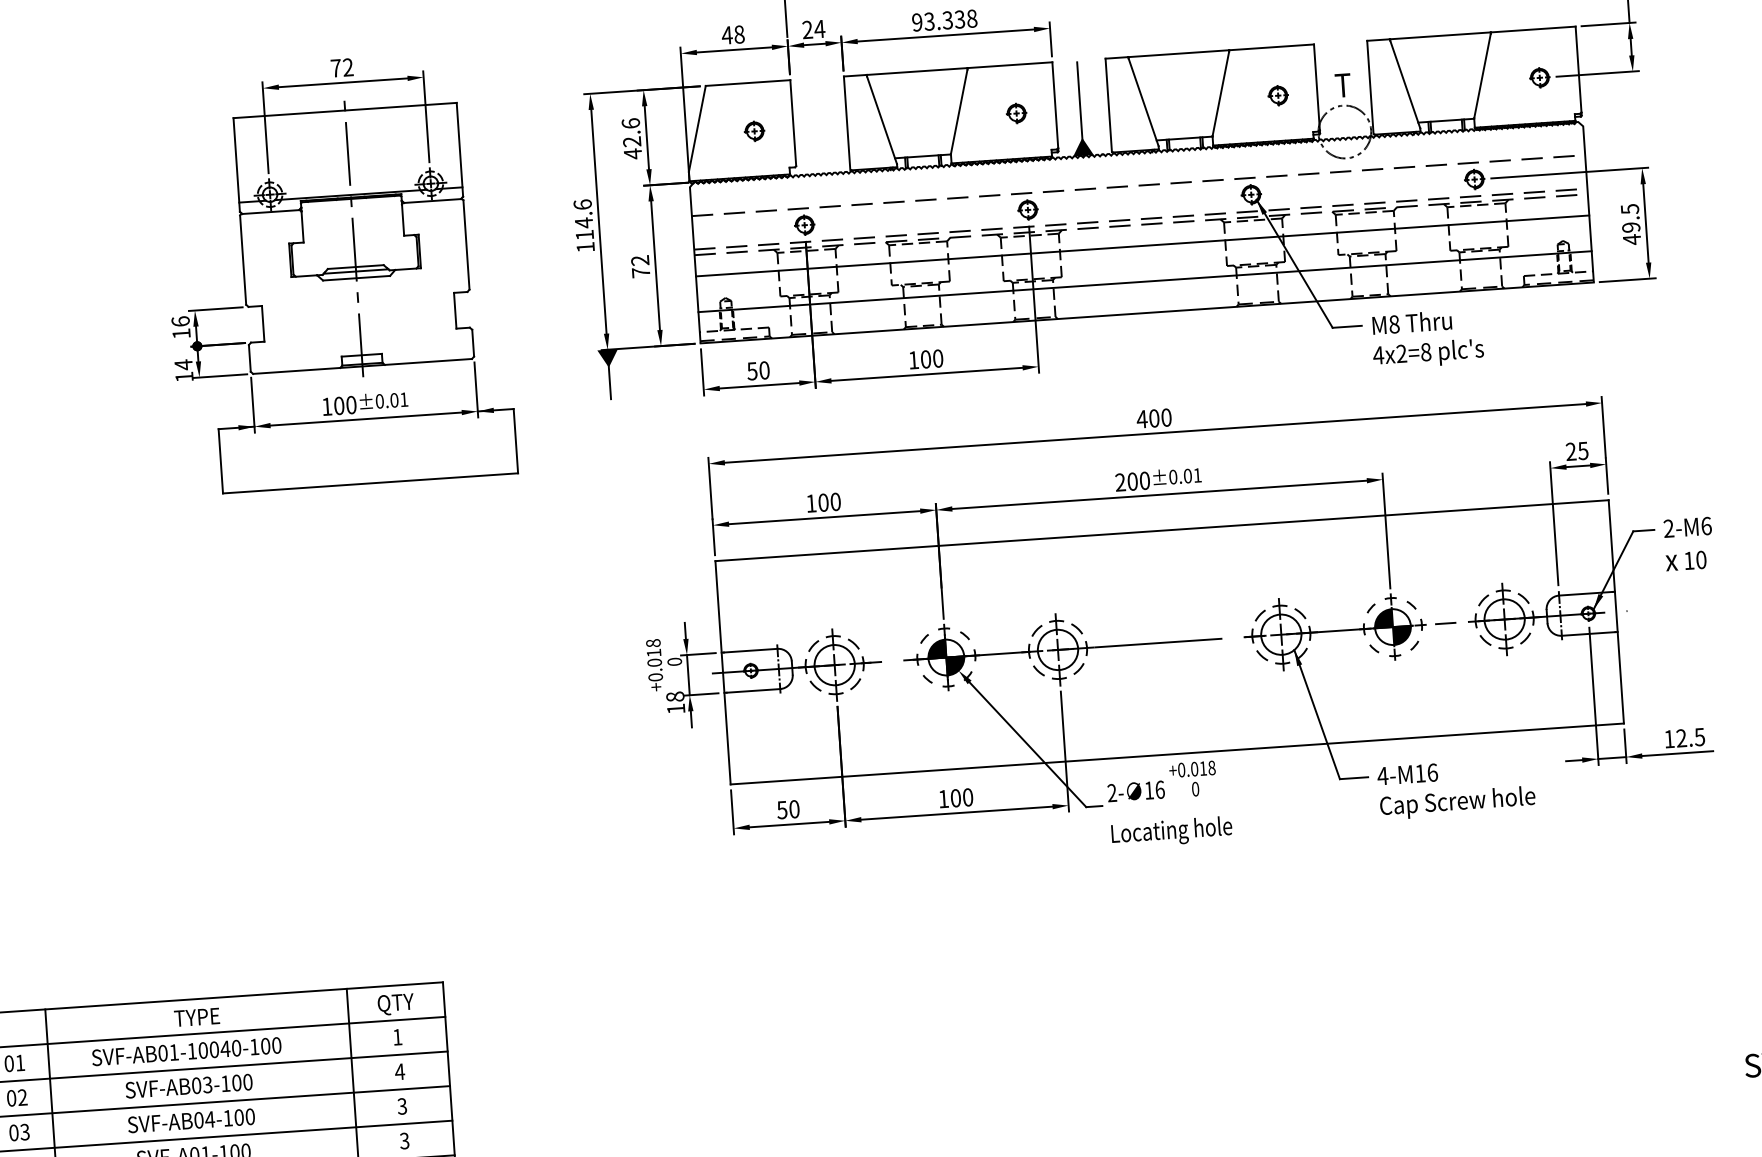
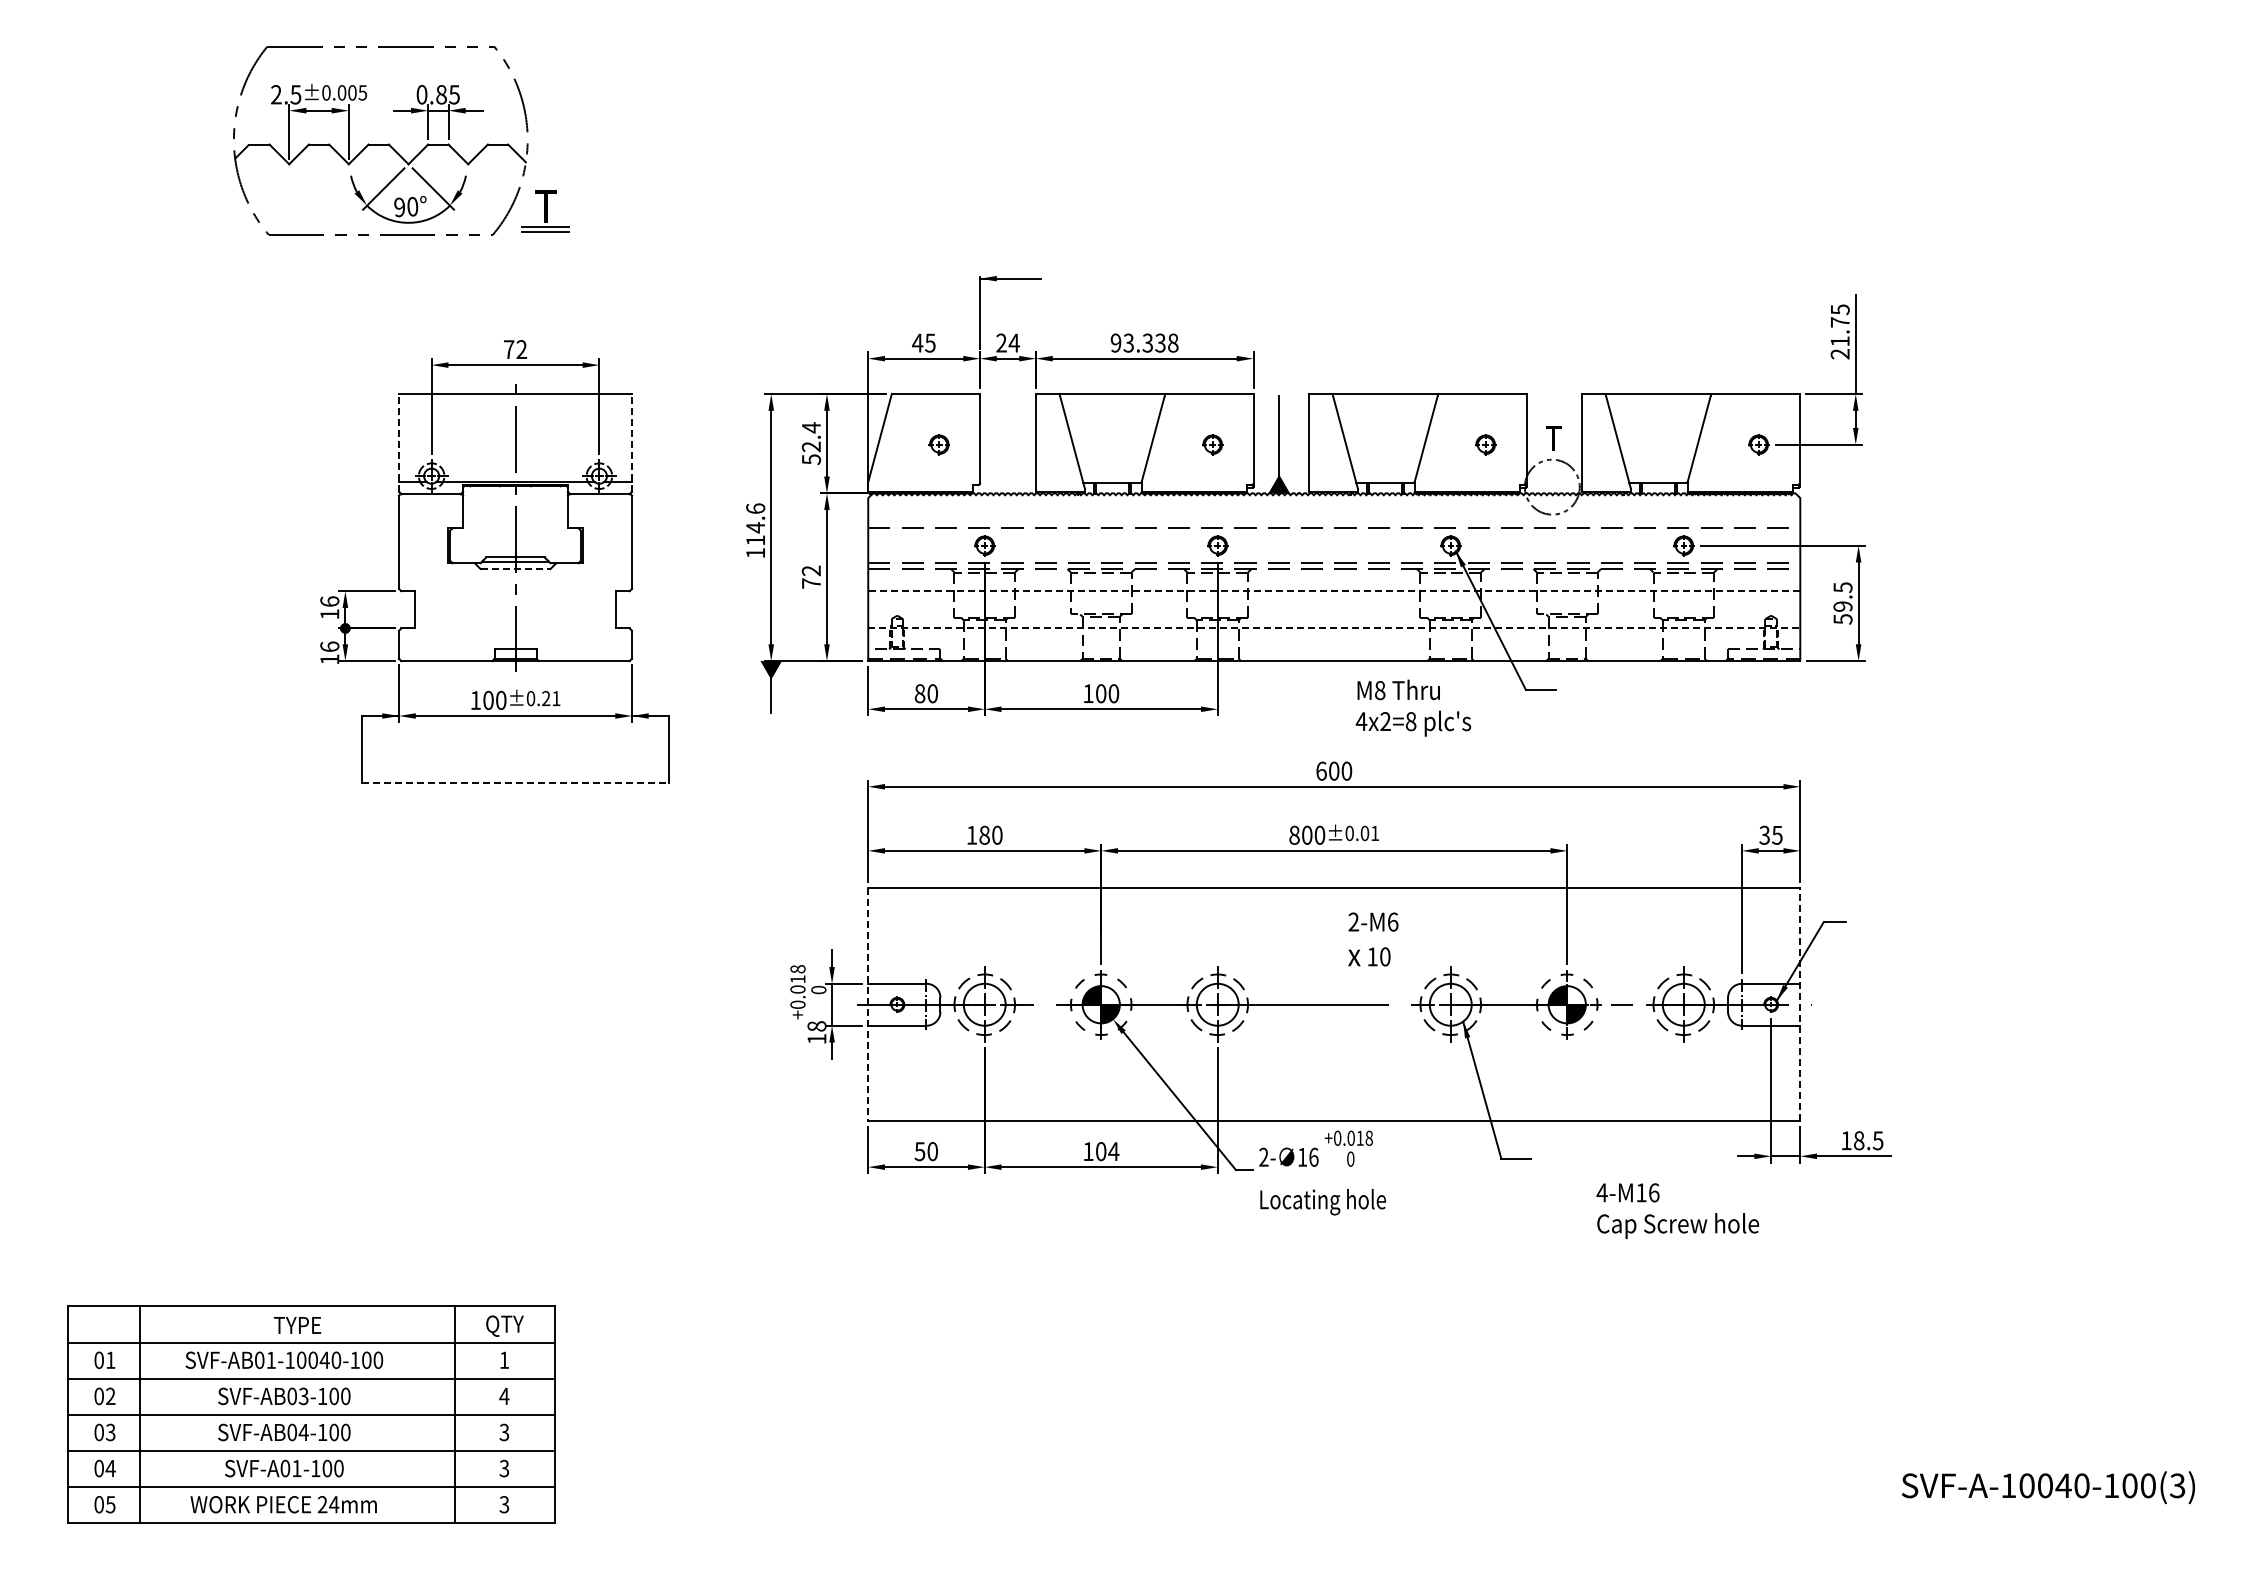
text: (739, 34) -> (930, 342), 48 -> 45
text: (632, 138) -> (811, 443), 42.6 -> 52.4
line: (459, 149) -> (631, 442), solid -> dashed
line: (237, 164) -> (399, 442), solid -> dashed
text: (1631, 239) -> (1842, 619), 49.5 -> 59.5
line: (1141, 246) -> (1333, 591), solid -> dashed
line: (356, 278) -> (515, 569), solid -> dashed
line: (1145, 281) -> (1334, 628), solid -> dashed
text: (1427, 338) -> (1413, 707), moved
text: (183, 364) -> (329, 646), 14 -> 16
text: (751, 371) -> (919, 693), 50 -> 80
text: (394, 400) -> (546, 698), ±0.01 -> ±0.21
text: (1142, 418) -> (1321, 770), 400 -> 600
text: (1570, 451) -> (1764, 835), 25 -> 35
text: (1120, 481) -> (1294, 834), 200 -> 800
line: (370, 483) -> (515, 783), solid -> dashed
text: (823, 502) -> (984, 835), 100 -> 180
text: (1688, 544) -> (1373, 939), moved
line: (1616, 611) -> (1800, 1004), solid -> dashed
line: (723, 672) -> (868, 1004), solid -> dashed
text: (1681, 738) -> (1859, 1140), 12.5 -> 18.5
text: (1456, 788) -> (1677, 1210), moved
text: (967, 797) -> (1113, 1151), 100 -> 104

